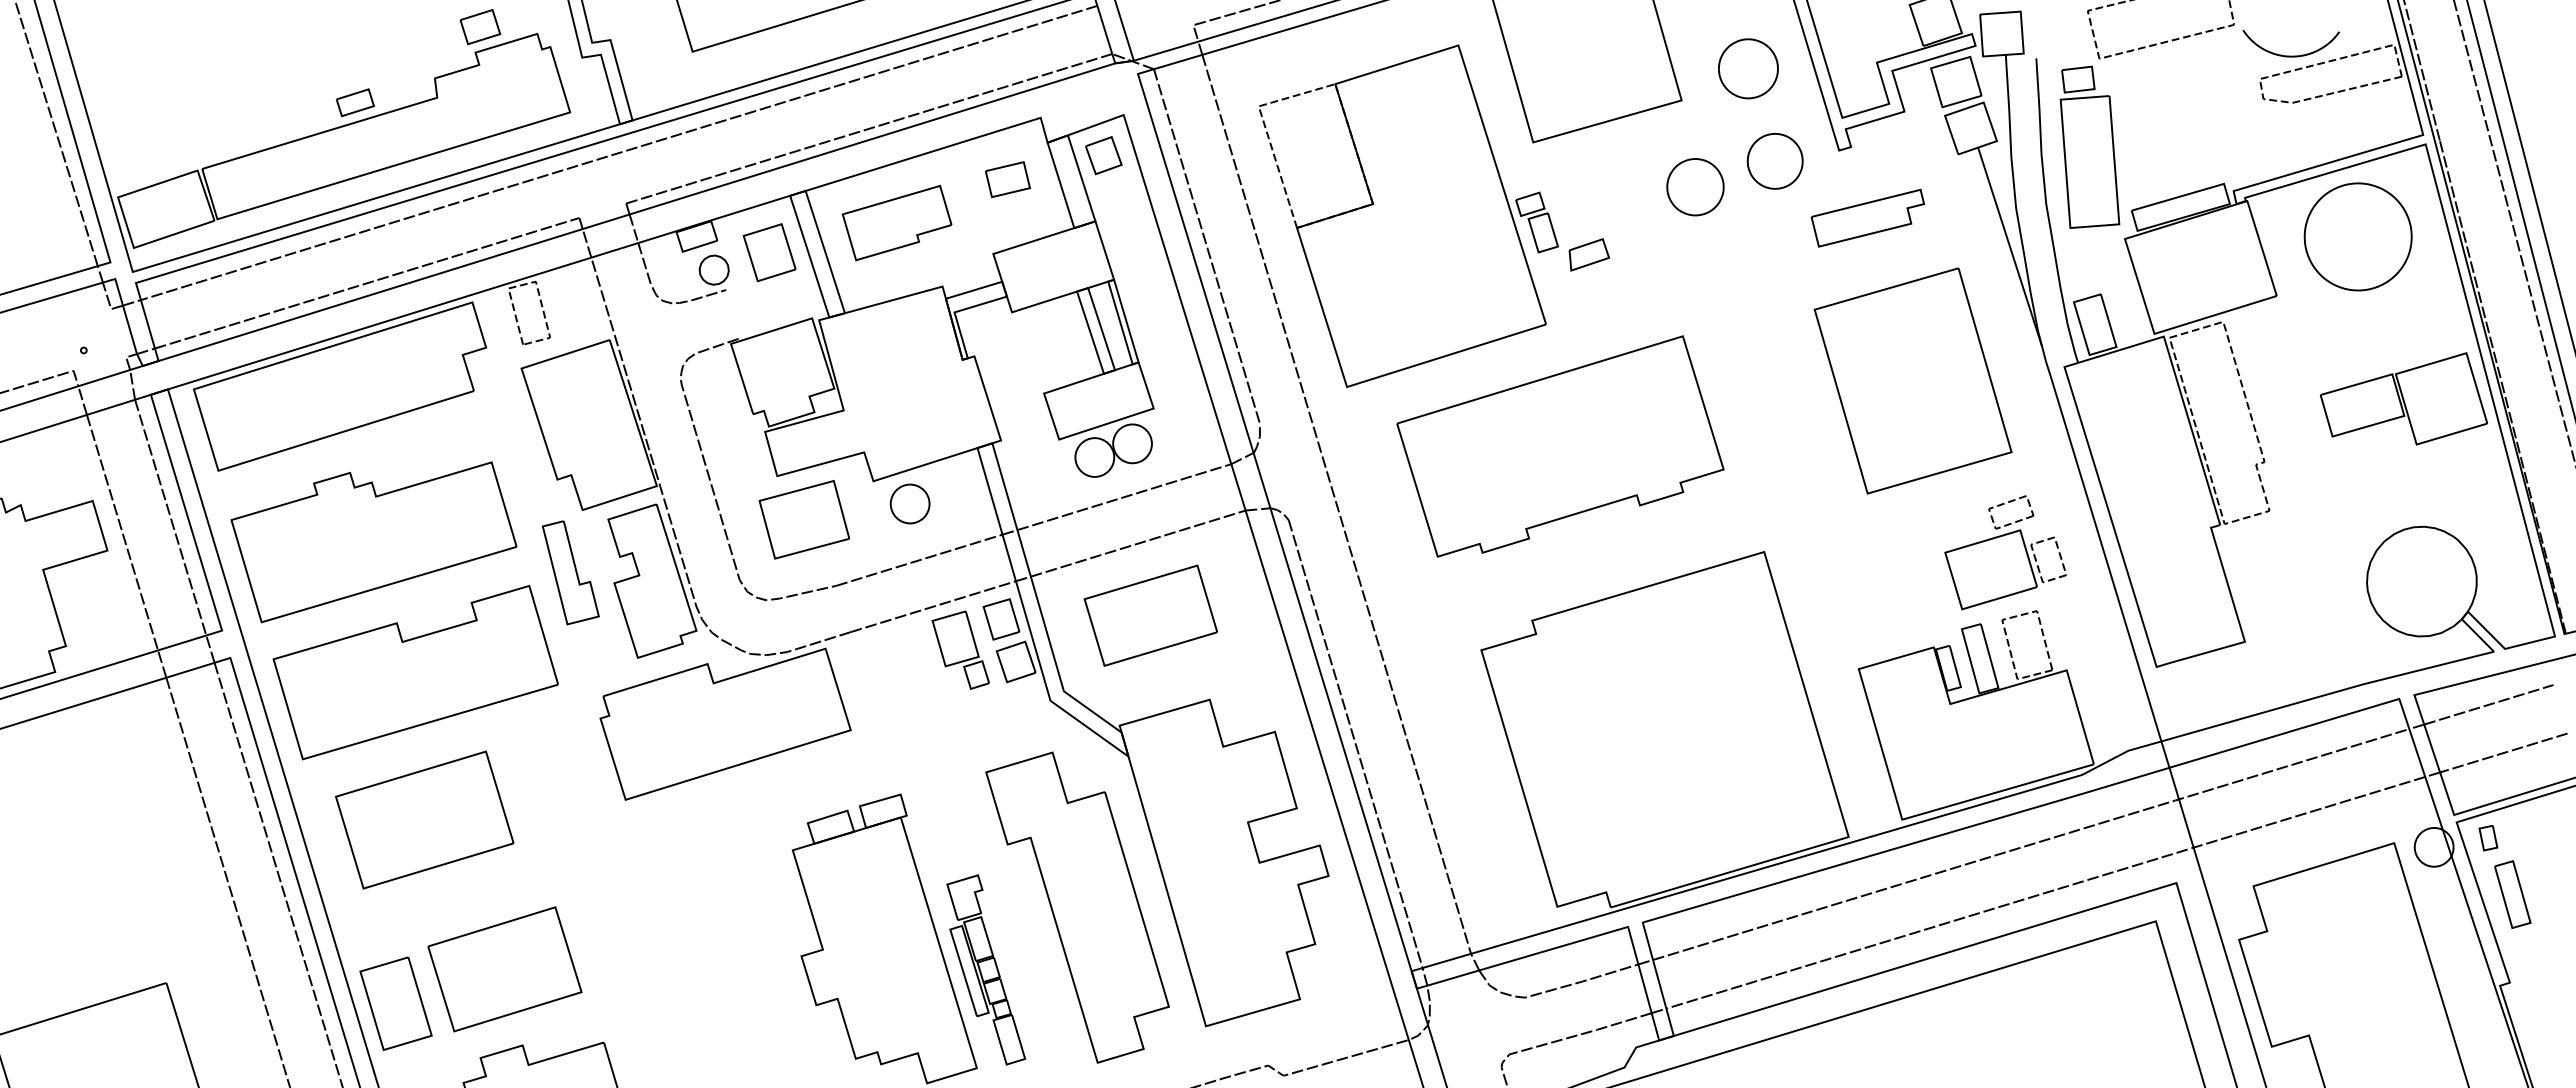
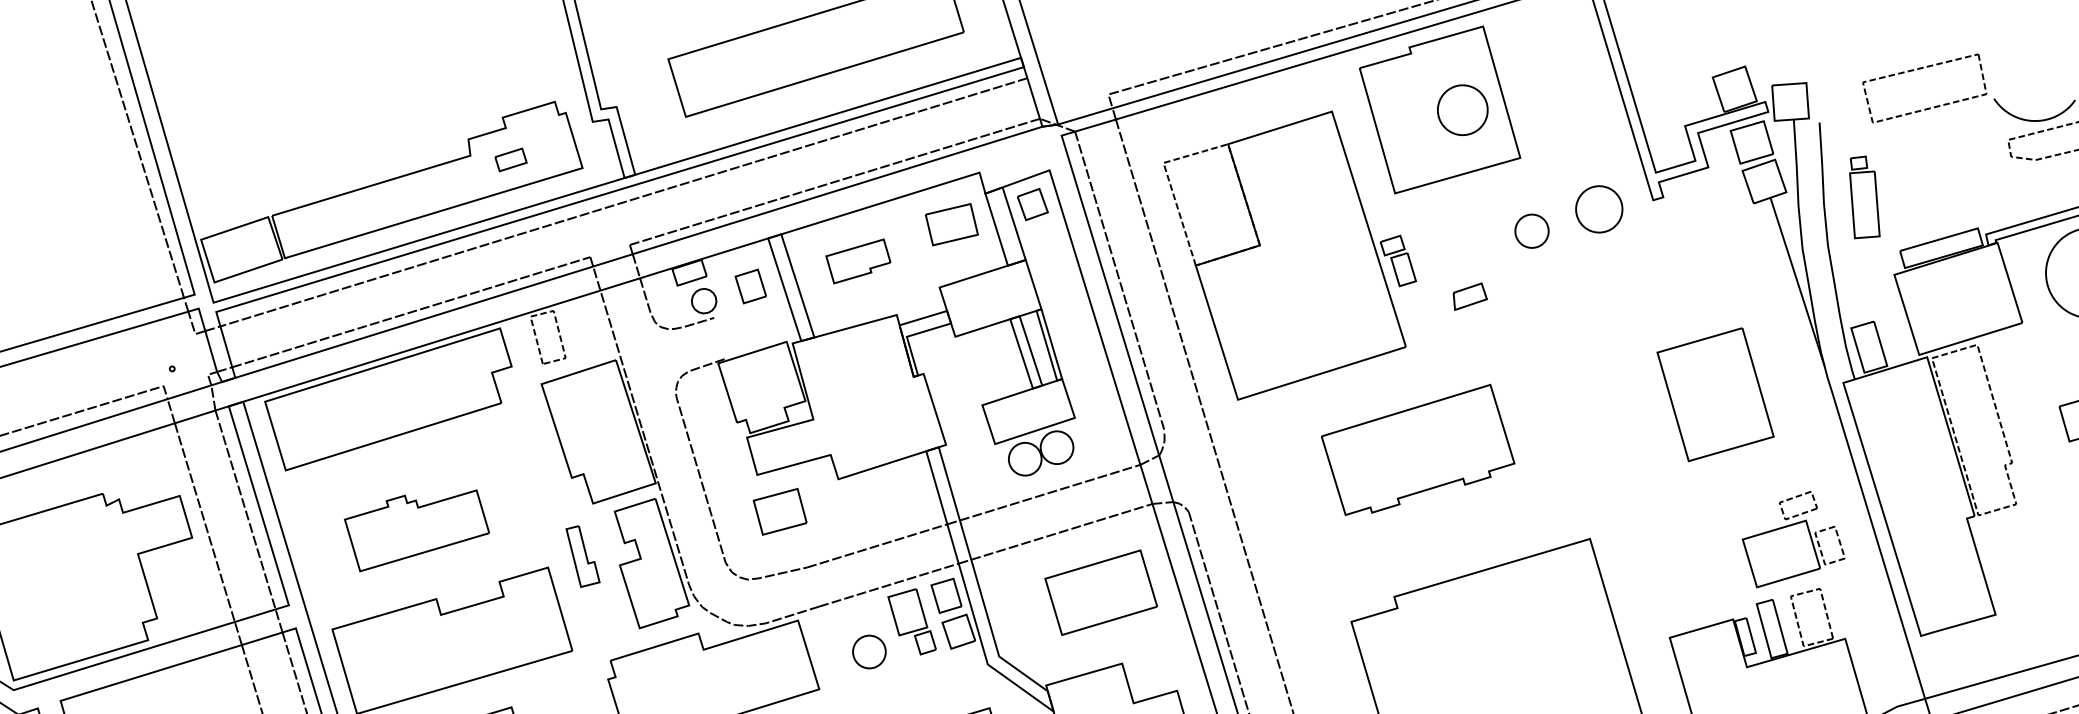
part: (480, 27) -> (506, 96), removed
part: (1748, 68) -> (1462, 109), moved
part: (355, 102) -> (511, 159), moved
part: (2089, 146) -> (1864, 196), size x0.6
part: (1007, 179) -> (951, 224), size x1.4
part: (1695, 187) -> (1532, 231), size x0.7
part: (1867, 217) -> (1677, 256), removed
part: (896, 222) -> (857, 260), size x0.7
part: (769, 252) -> (750, 286), size x0.7
part: (1589, 254) -> (1470, 296), moved
part: (1912, 380) -> (1715, 394), size x0.7
part: (1560, 446) -> (1418, 449), size x0.7
part: (909, 503) -> (868, 651), moved
part: (804, 519) -> (780, 511), size x0.7
part: (373, 542) -> (416, 530), size x0.6
part: (570, 572) -> (582, 556), size x0.7
part: (1150, 615) -> (1100, 592), moved

